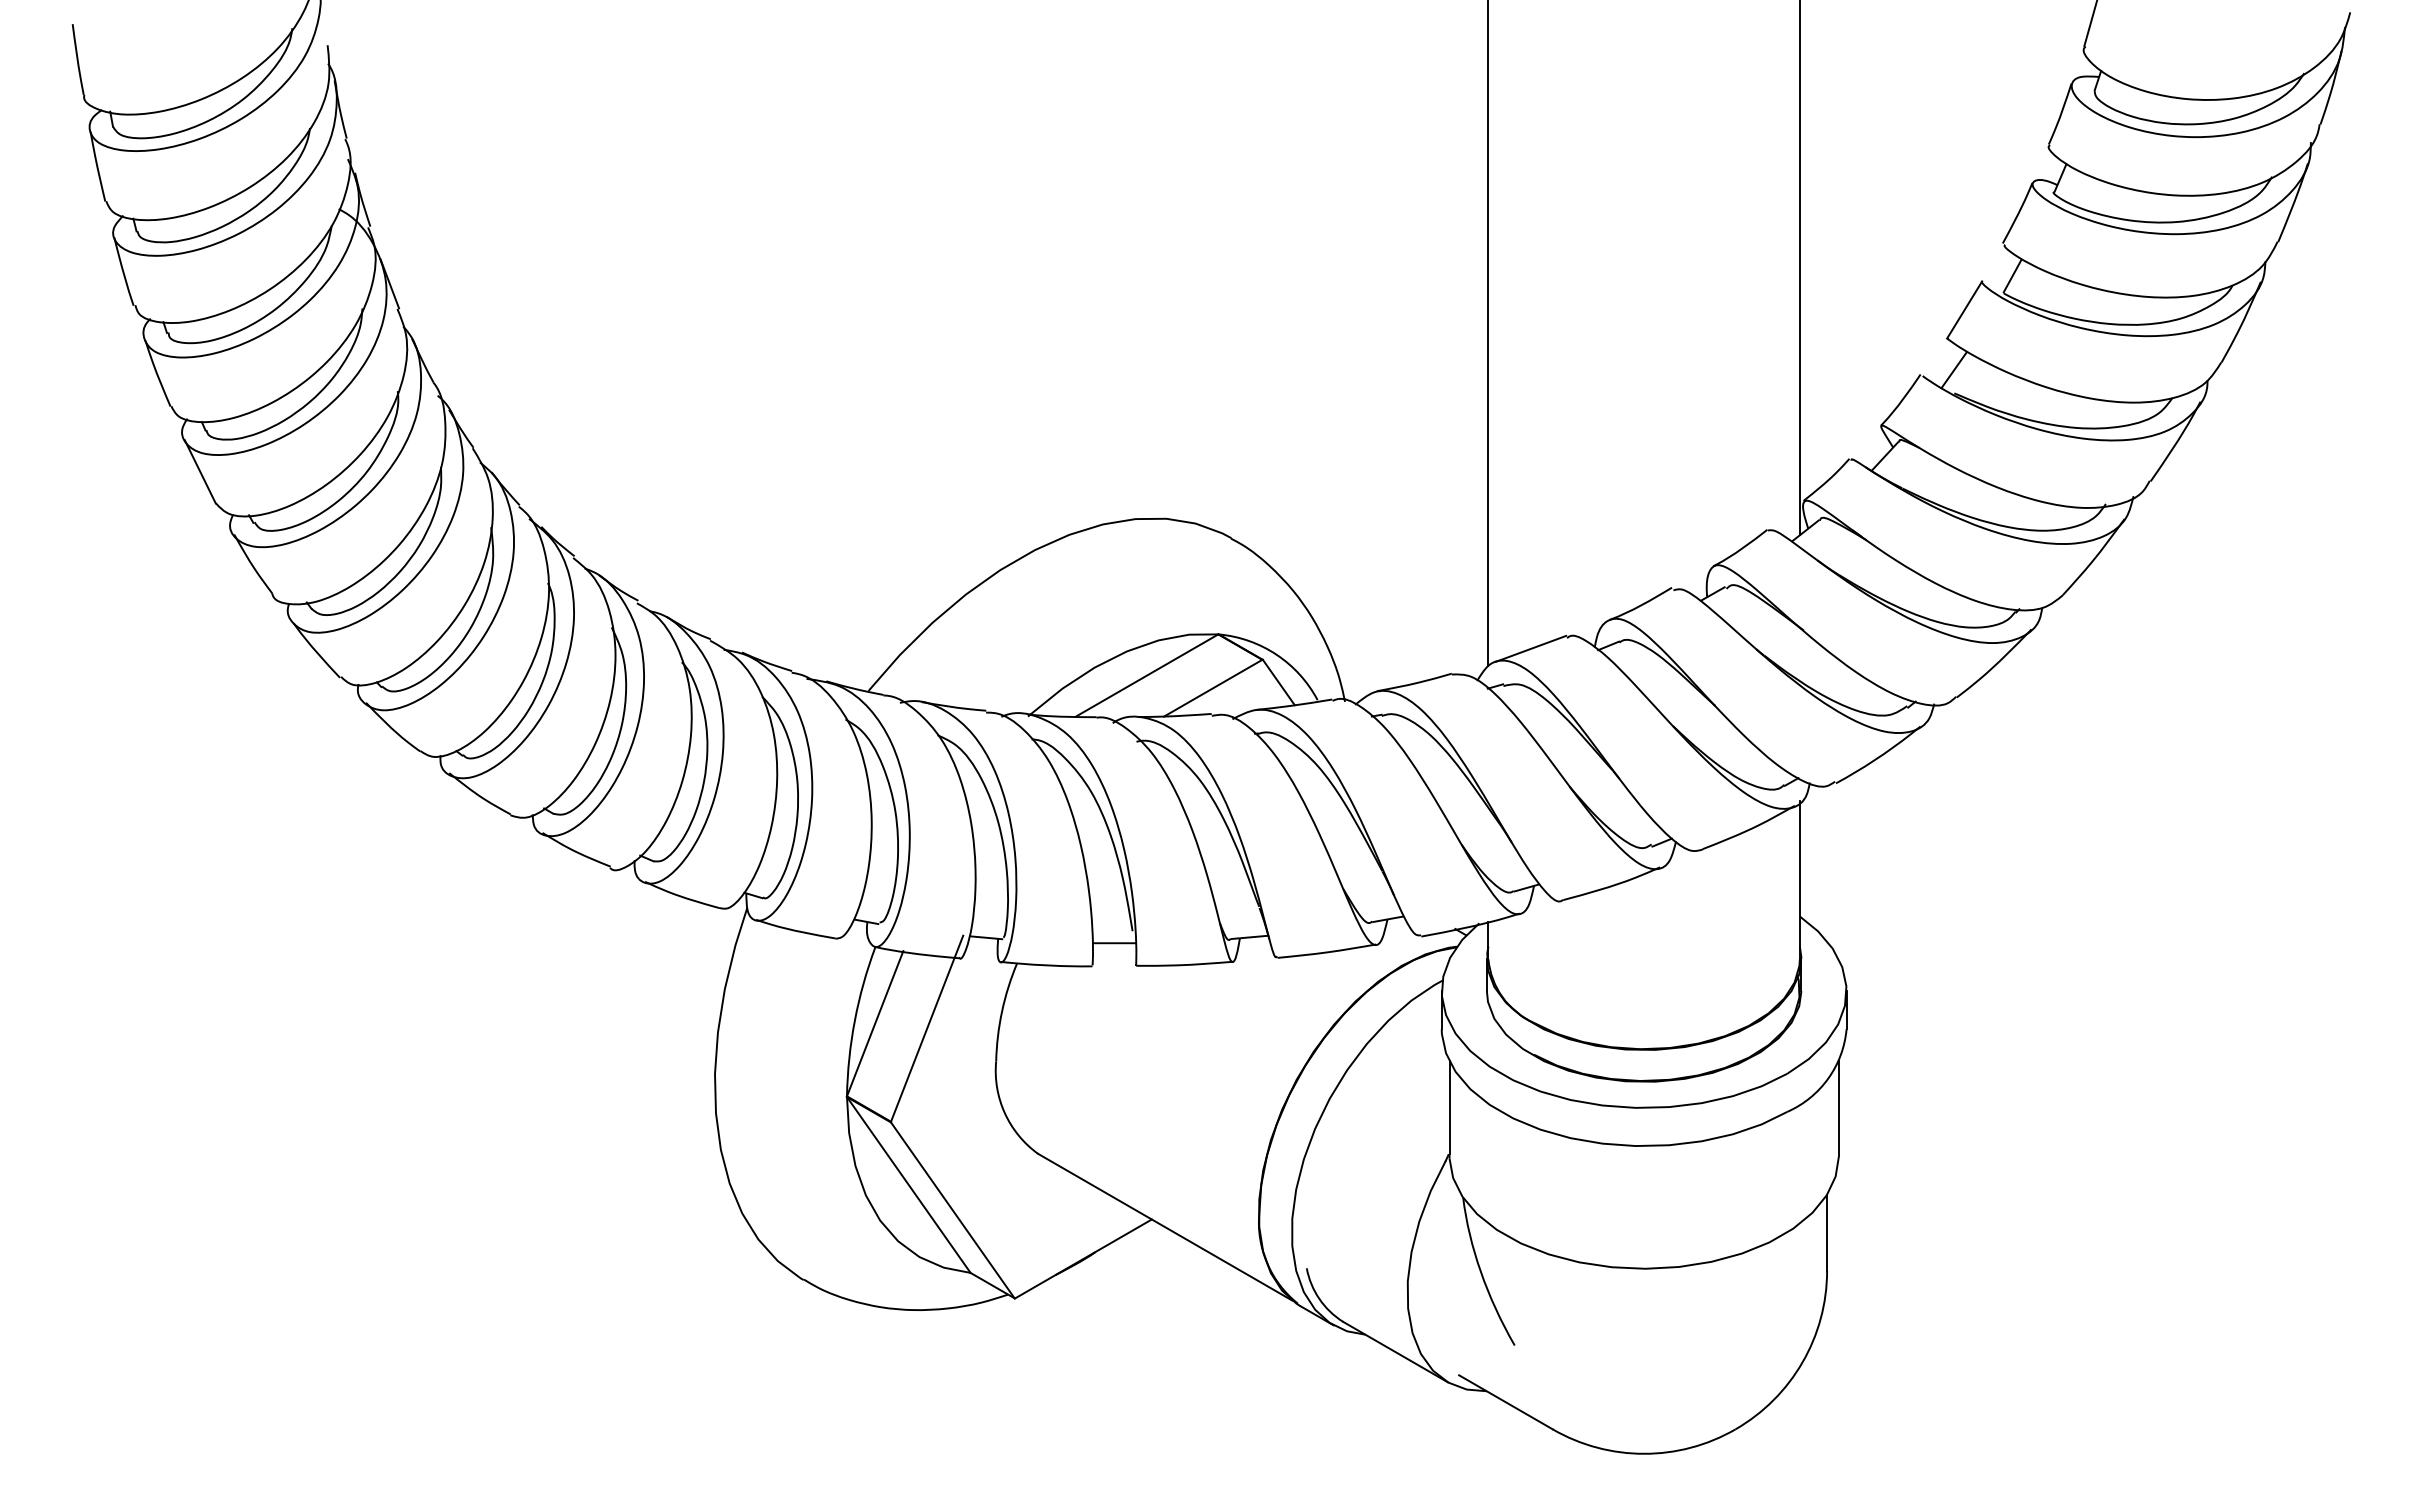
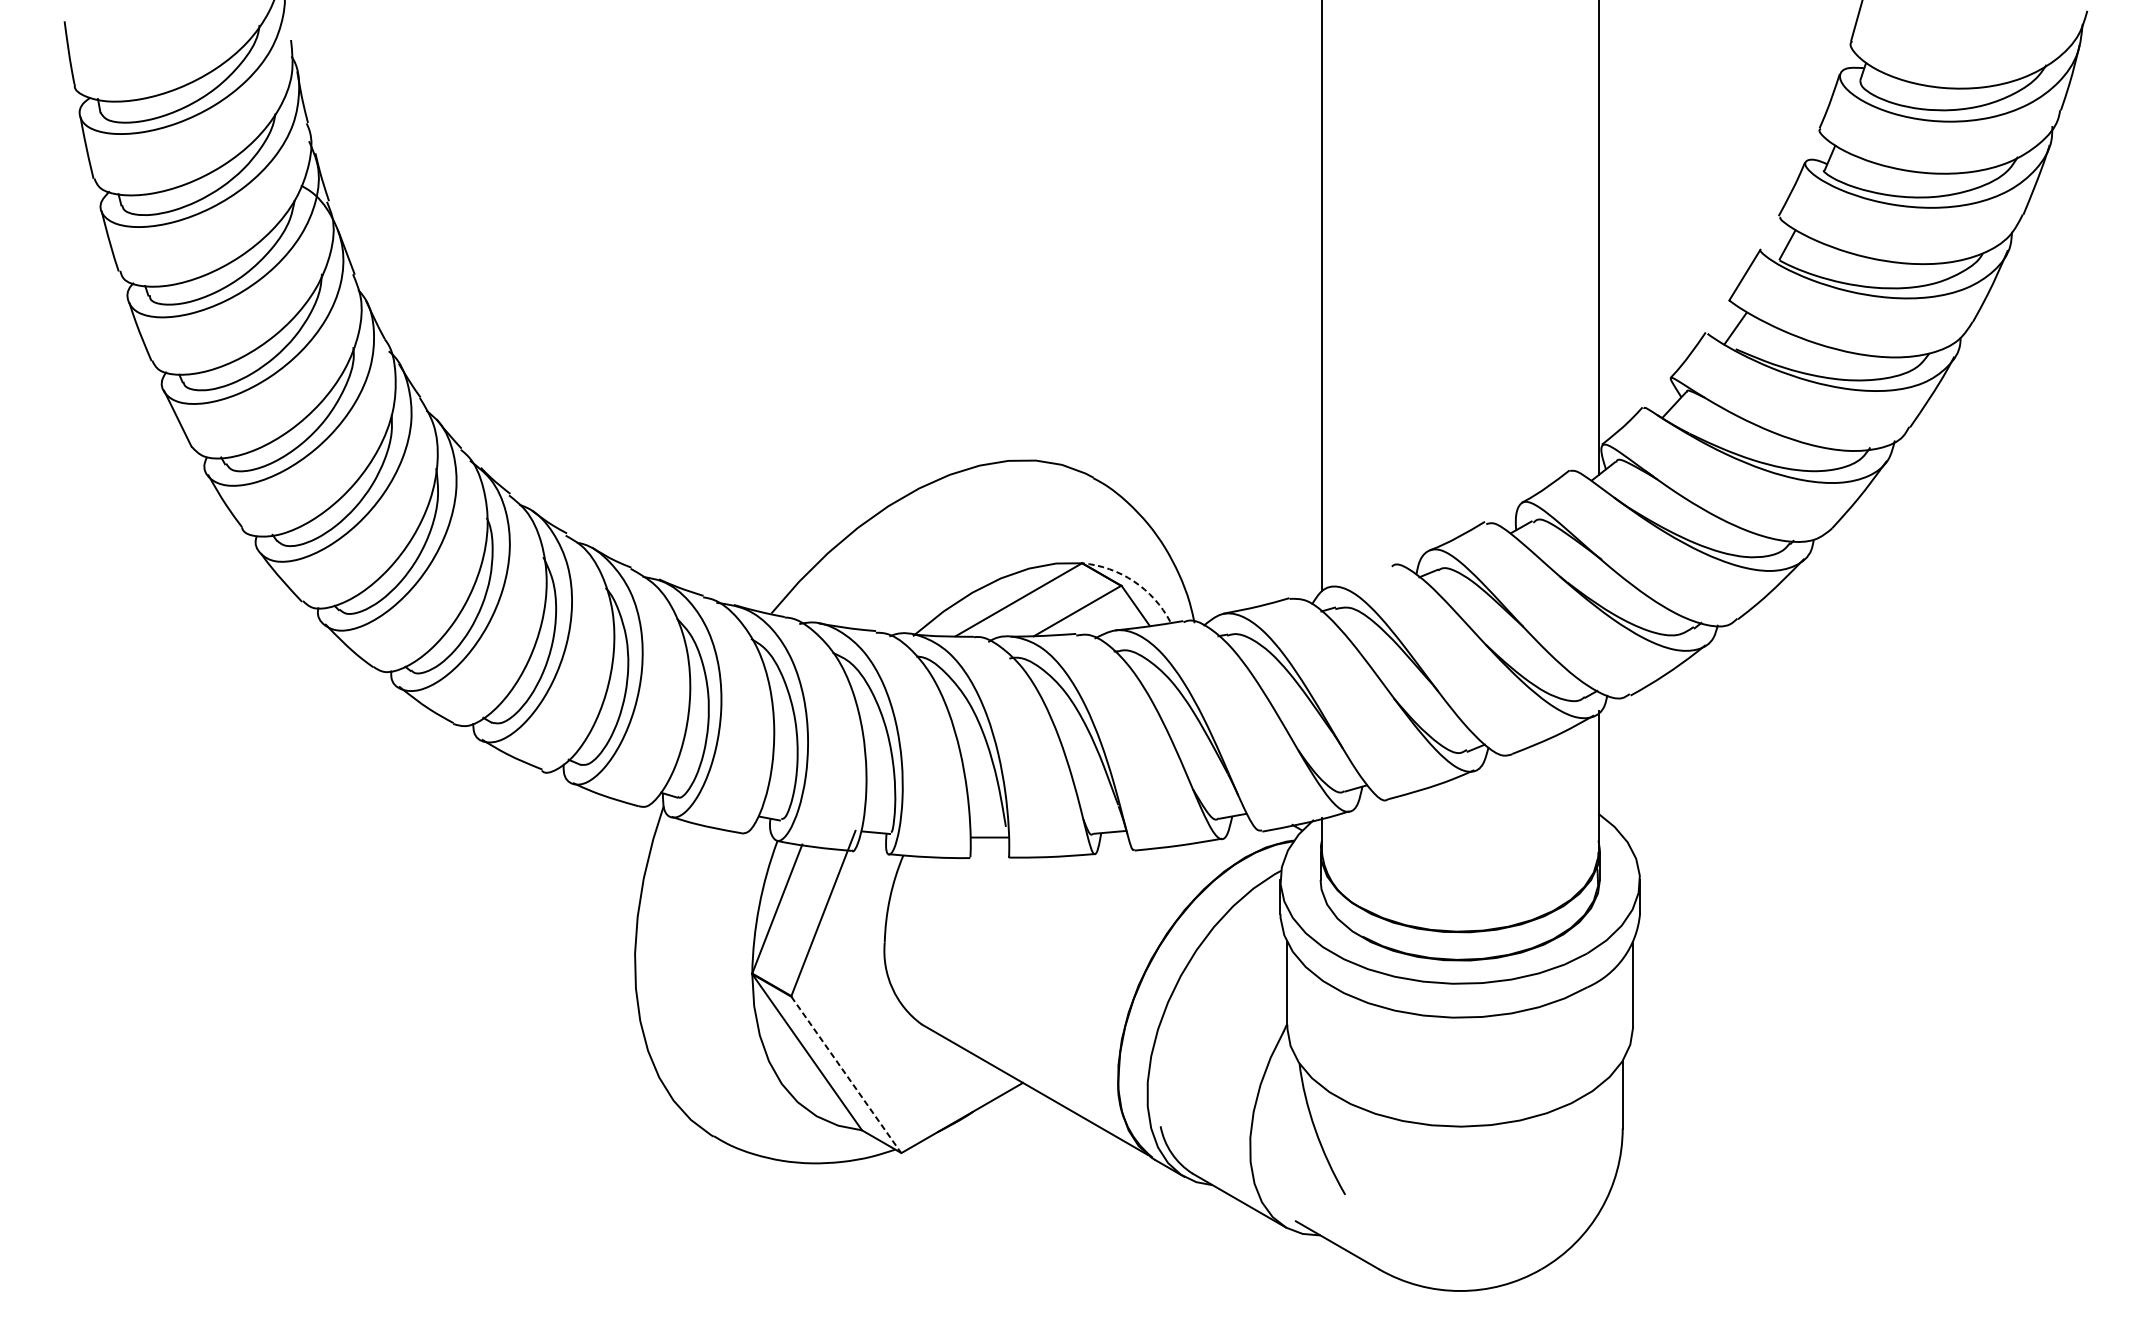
line: (1530, 648) -> (1359, 575), removed
arc: (1276, 654) -> (1133, 581), solid -> dashed
line: (953, 1210) -> (846, 1074), solid -> dashed

